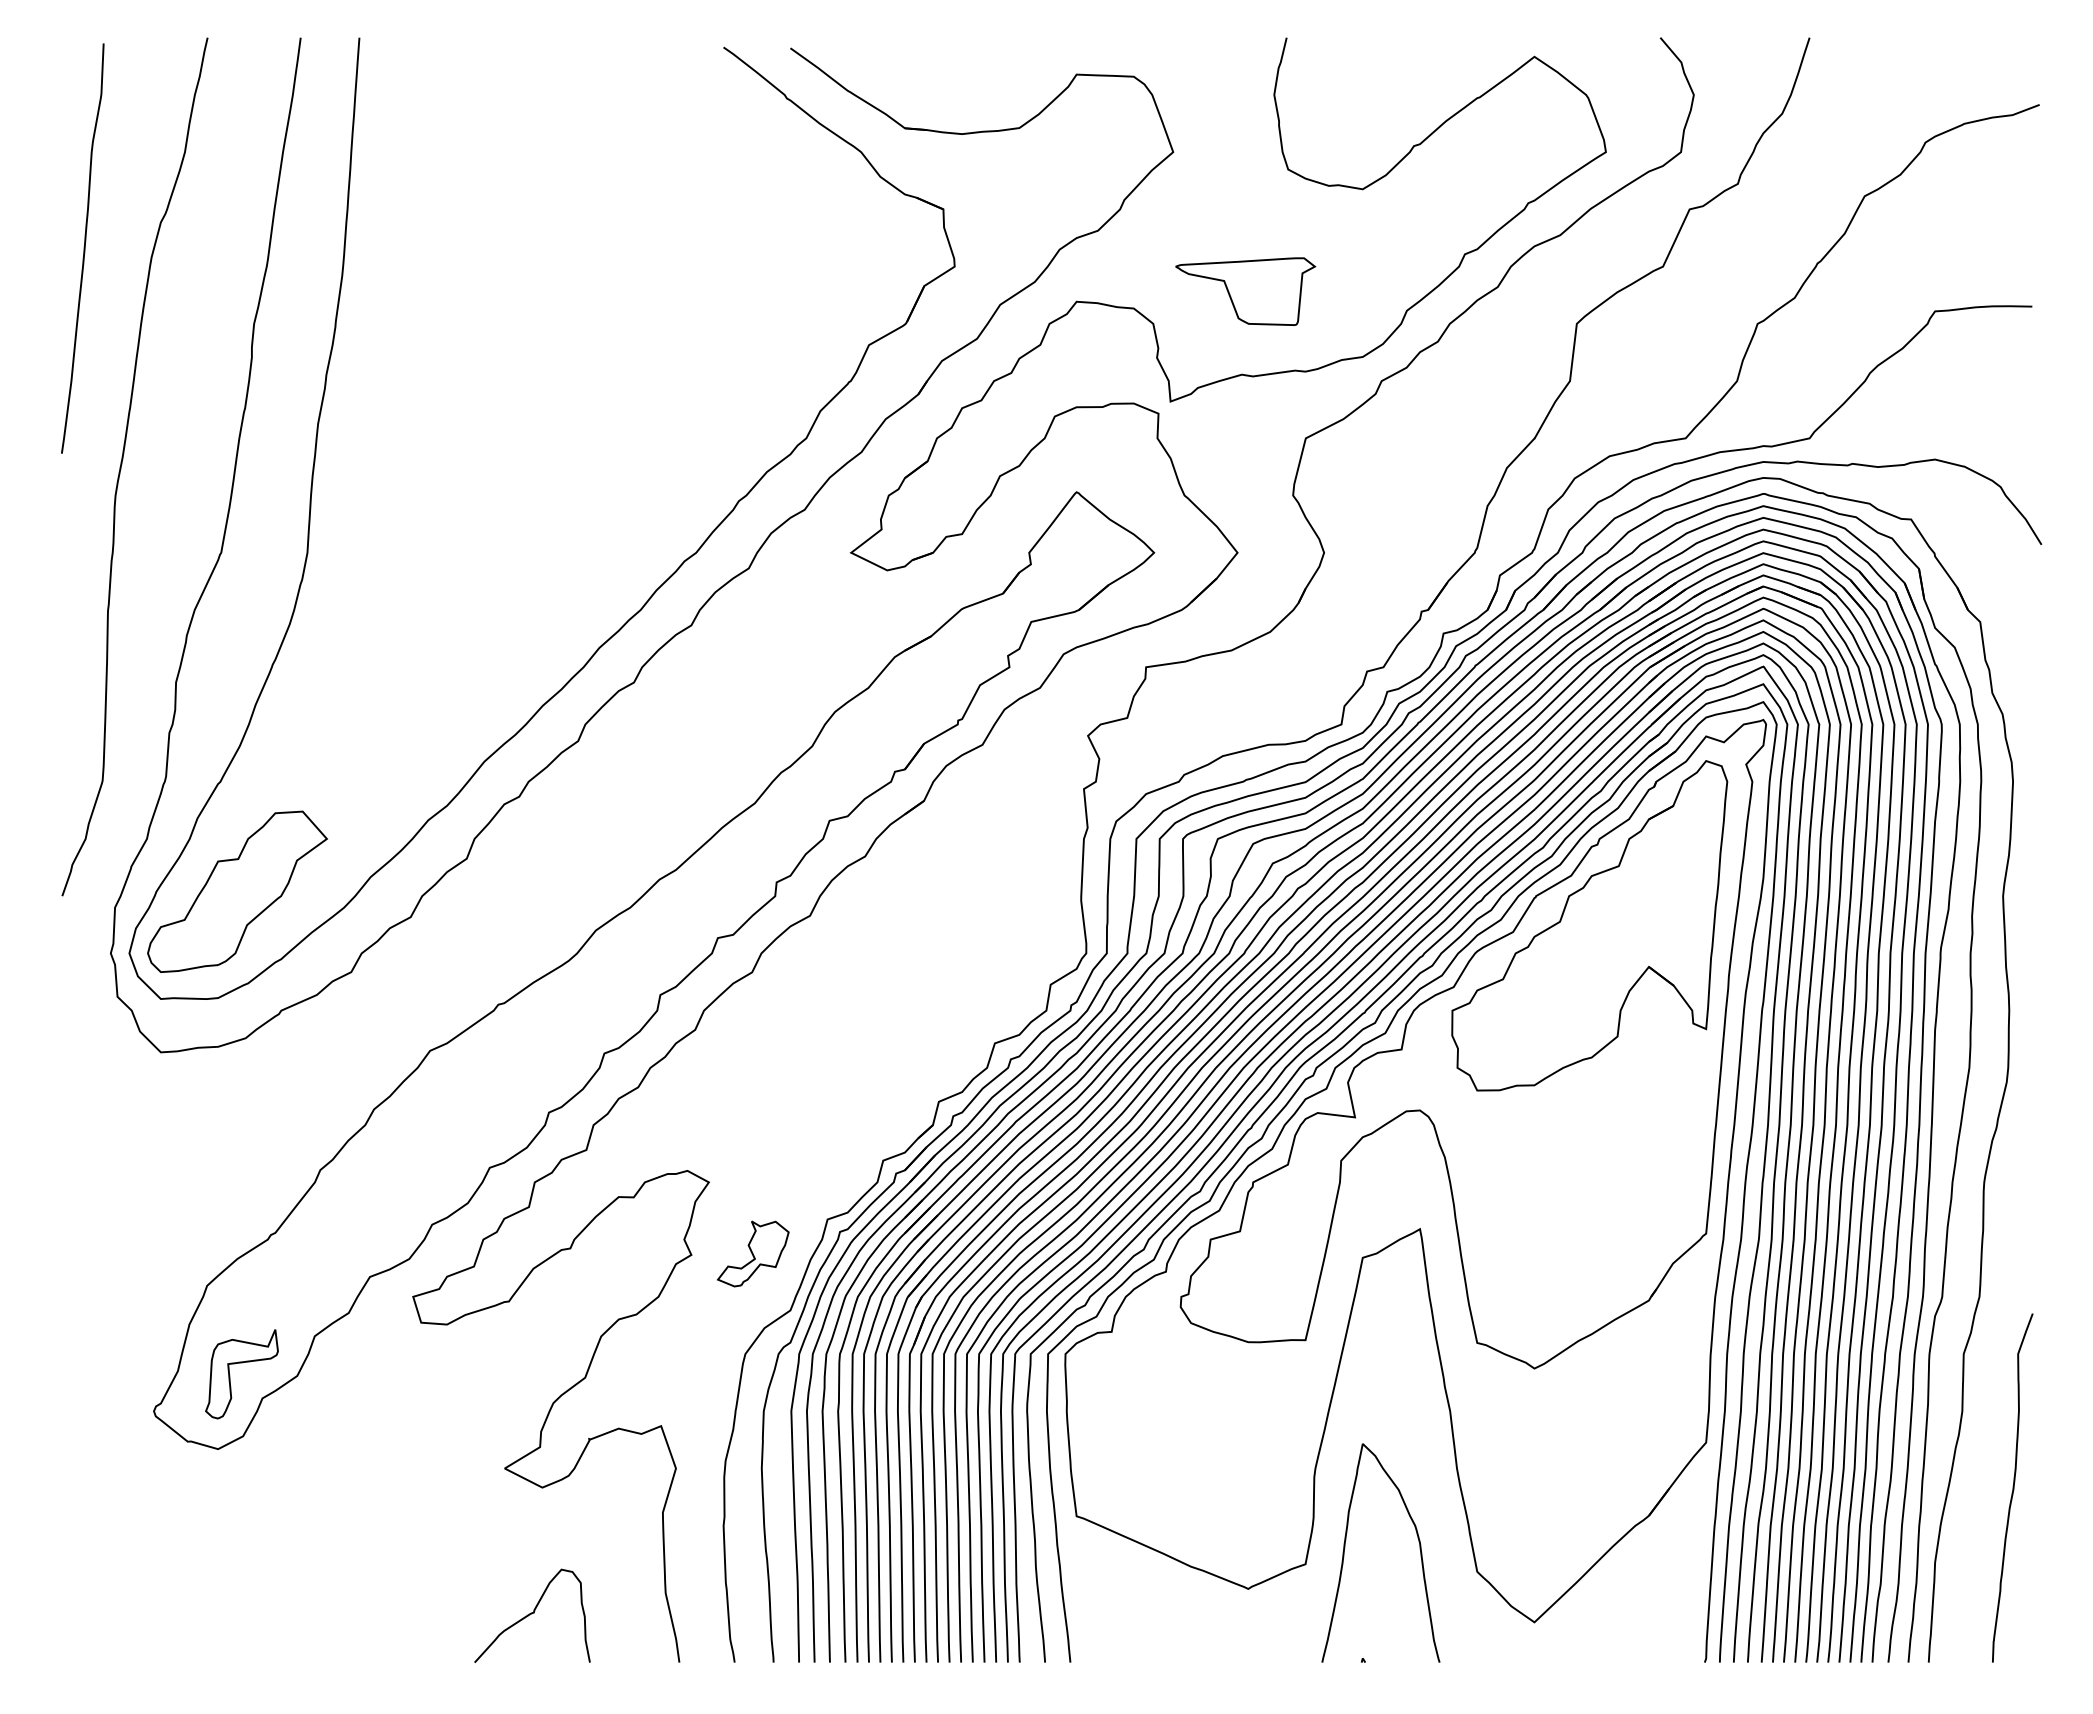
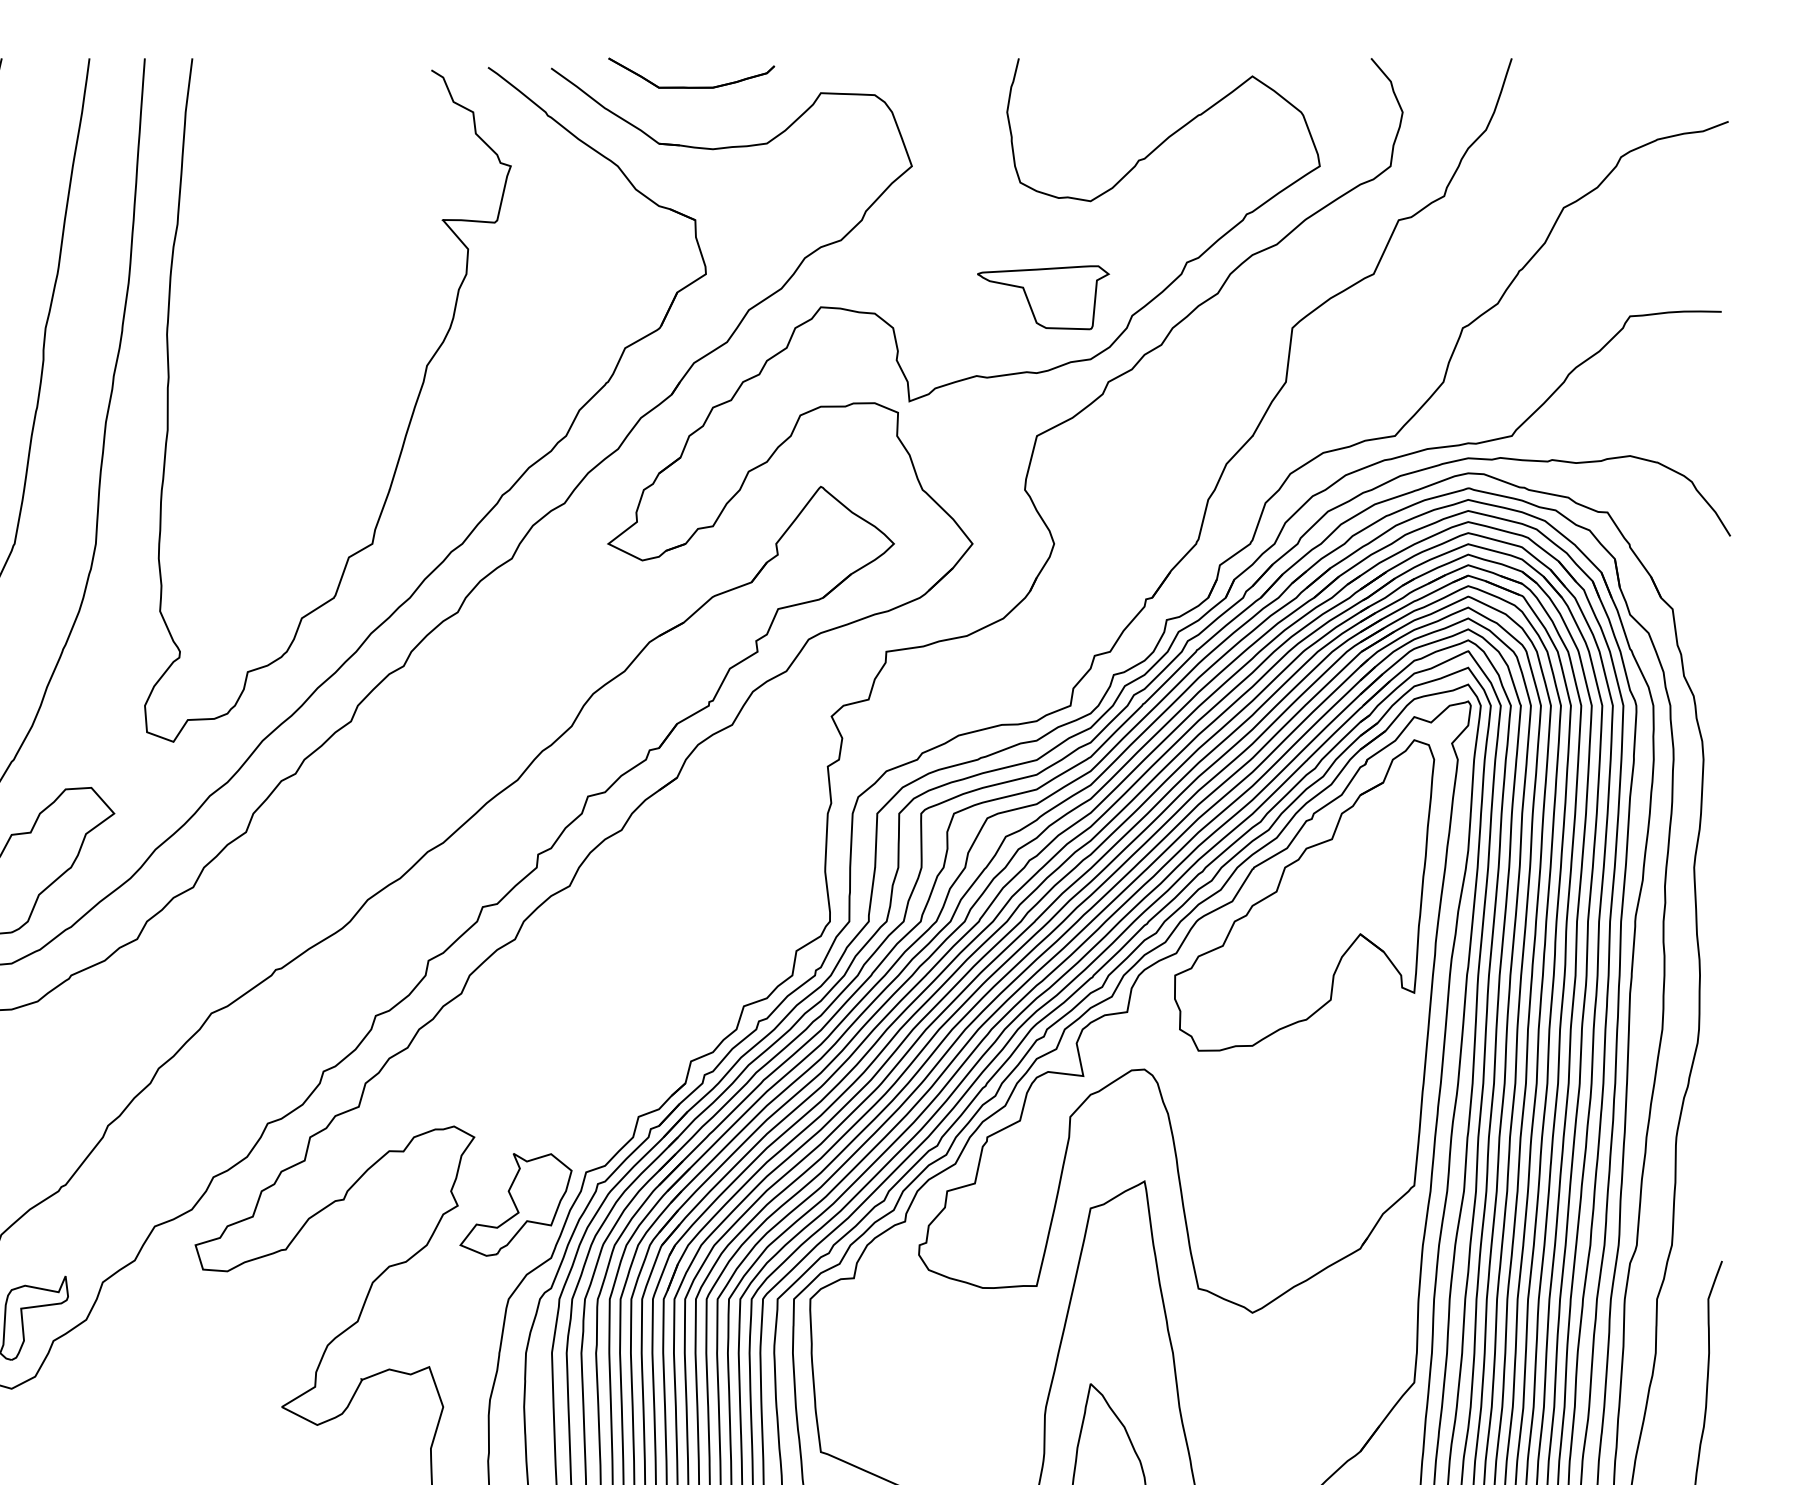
part: (934, 67) -> (686, 86), added
part: (1245, 291) -> (1043, 297), moved
curve: (638, 427) -> (407, 425), added
part: (753, 1253) -> (516, 1204), size x1.67

